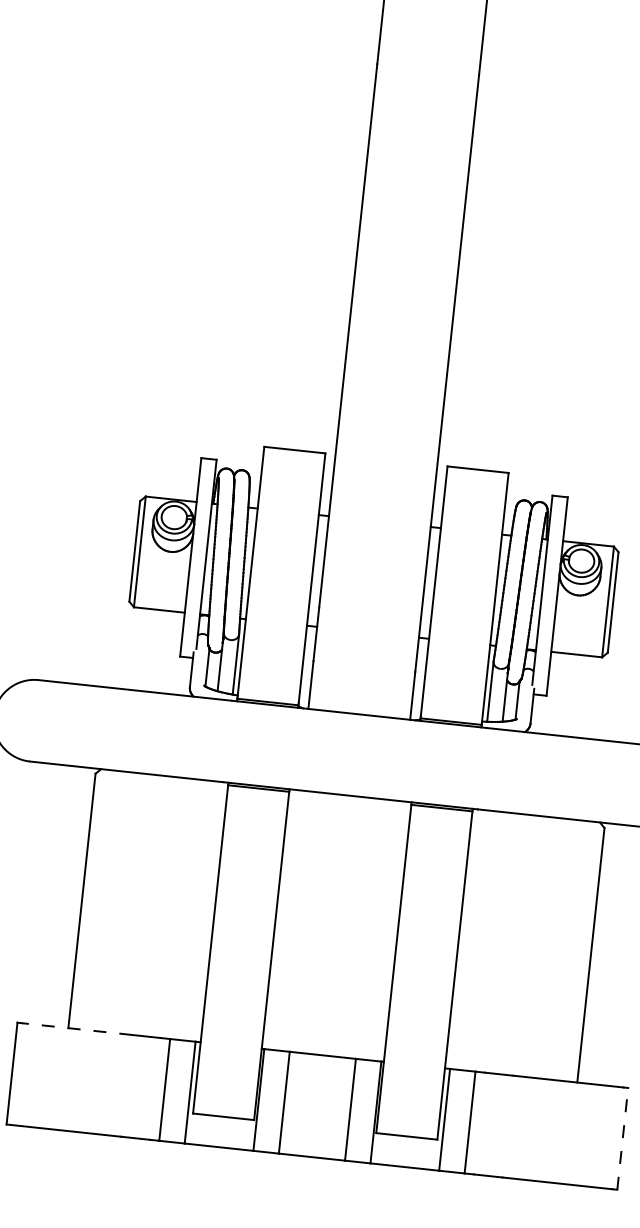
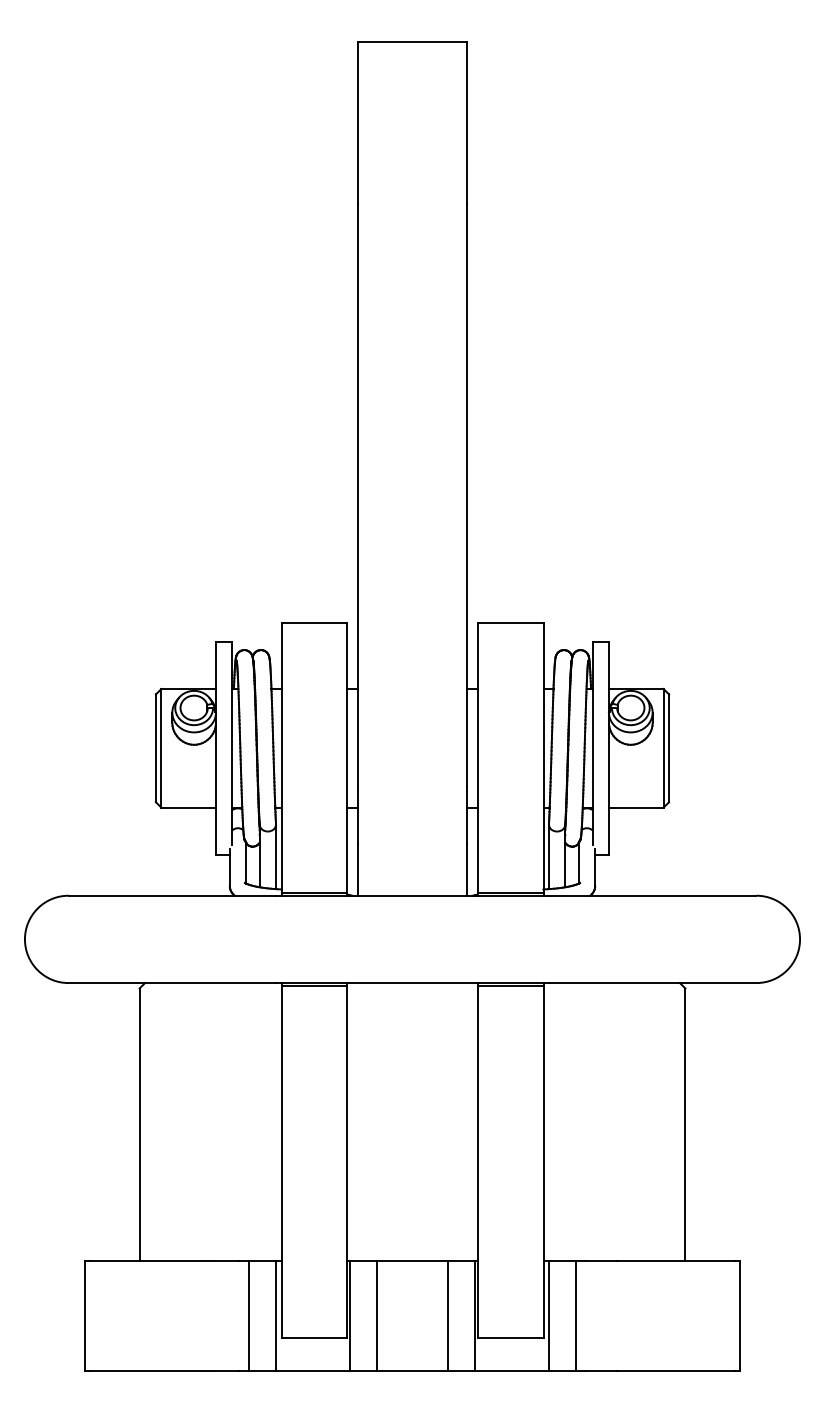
line: (76, 1029) -> (148, 1261), dashed -> solid
line: (622, 1139) -> (739, 1316), dashed -> solid

